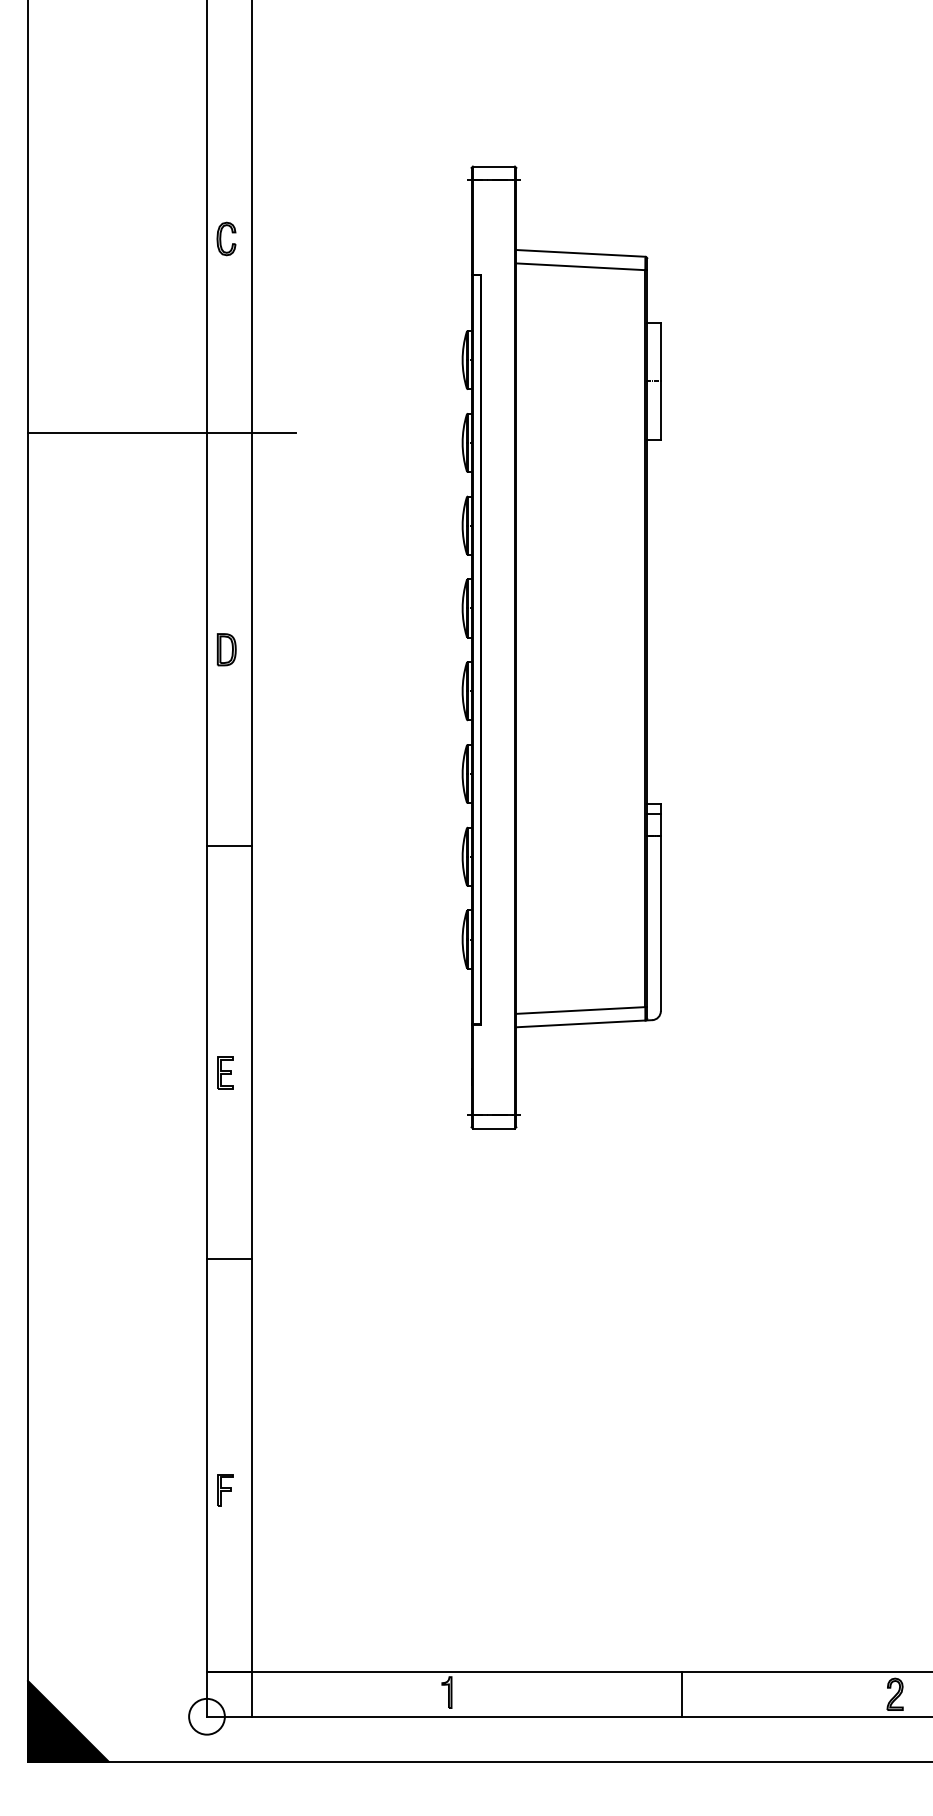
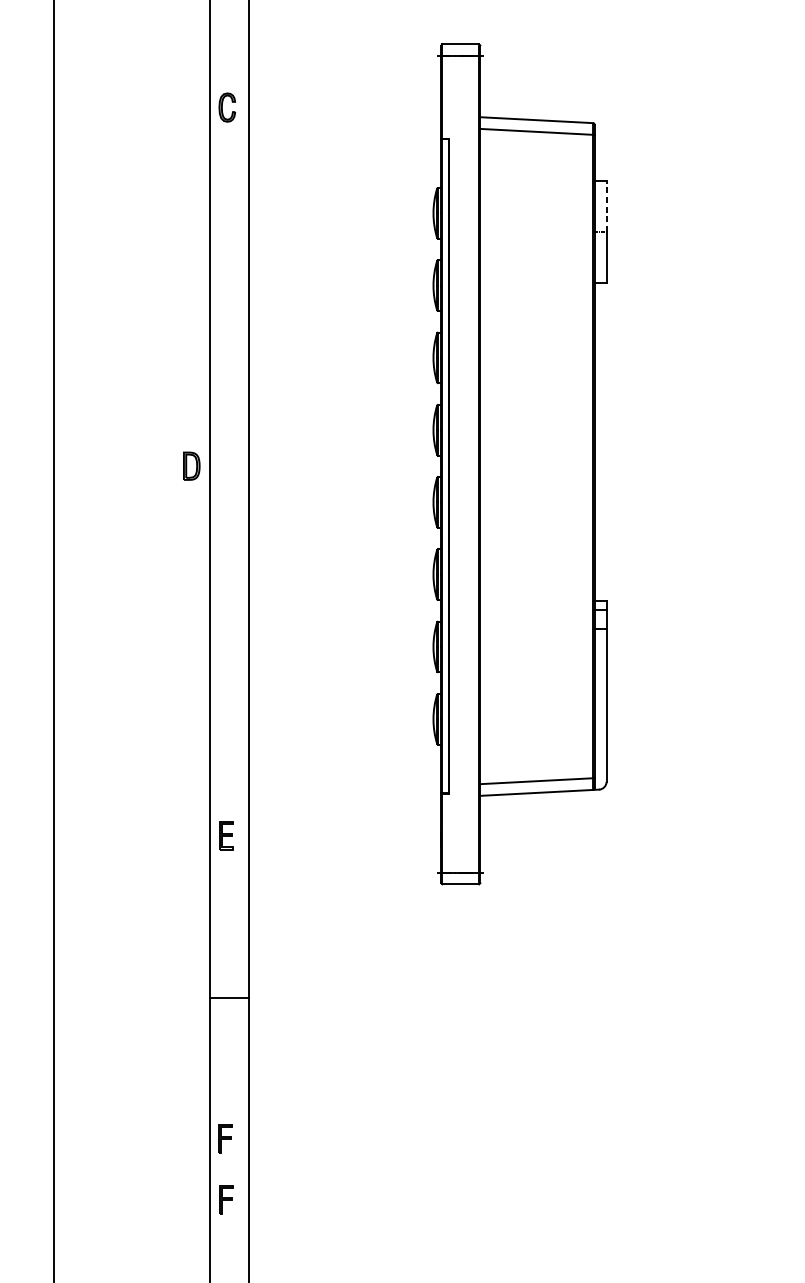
line: (660, 351) -> (606, 205), solid -> dashed
line: (162, 432) -> (171, 276), removed
part: (226, 649) -> (191, 466), moved
line: (228, 845) -> (229, 637), removed
part: (224, 1420) -> (225, 1139), added

